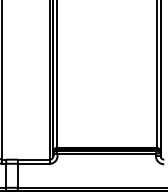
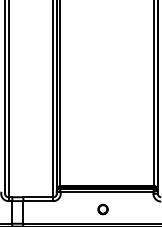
part: (101, 172) -> (102, 209), added

